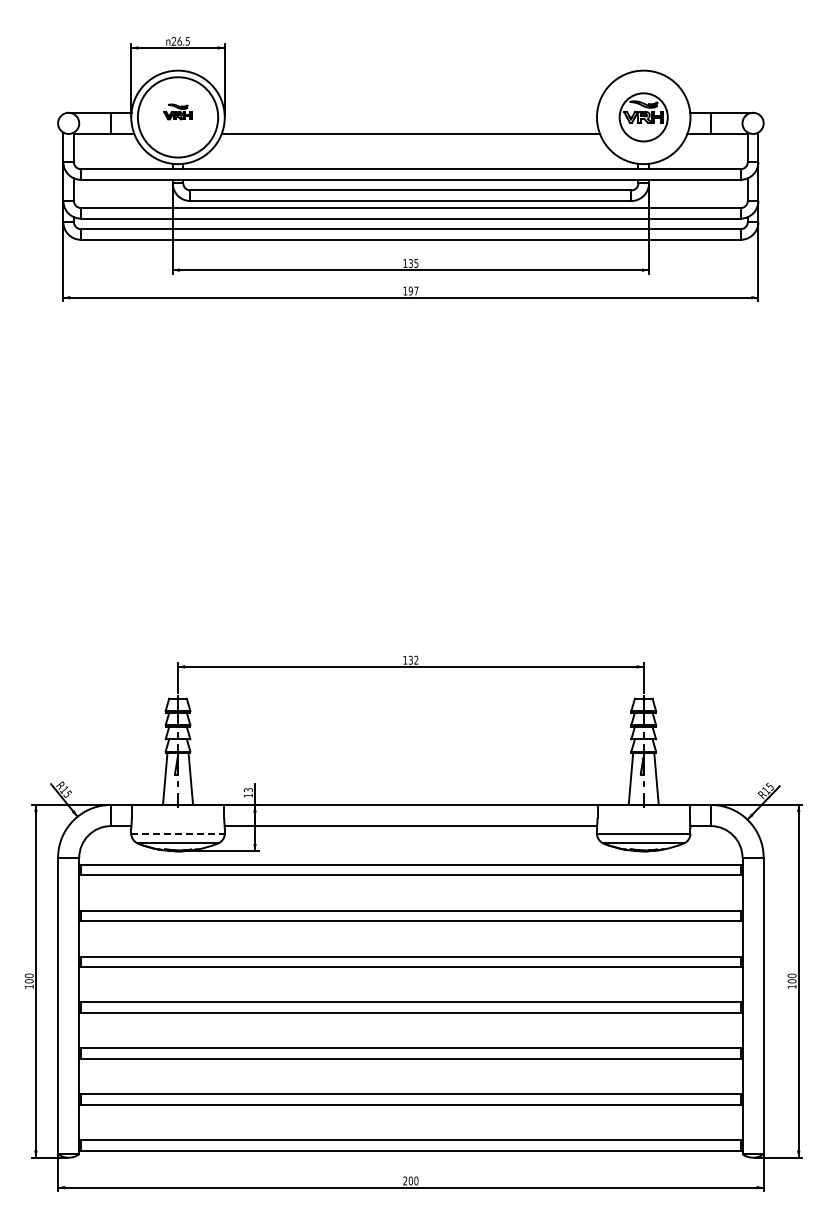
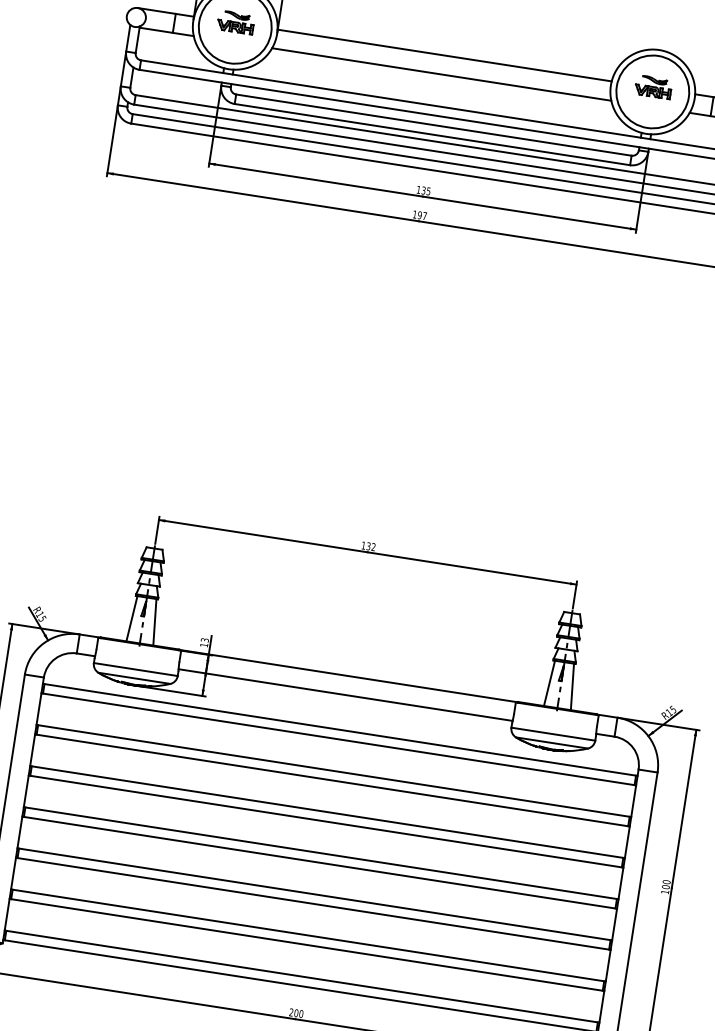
part: (177, 111) -> (235, 21), size x1.43
line: (410, 112) -> (444, 55), added
circle: (643, 117) -> (652, 92), size x1.67
line: (178, 833) -> (136, 669), dashed -> solid

